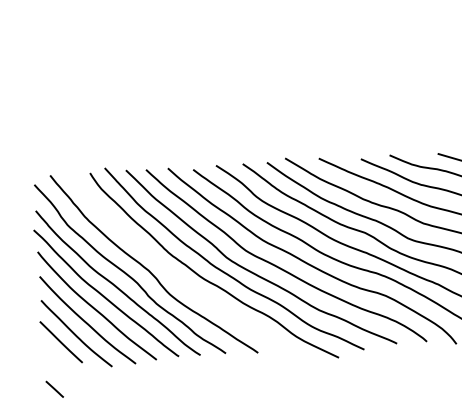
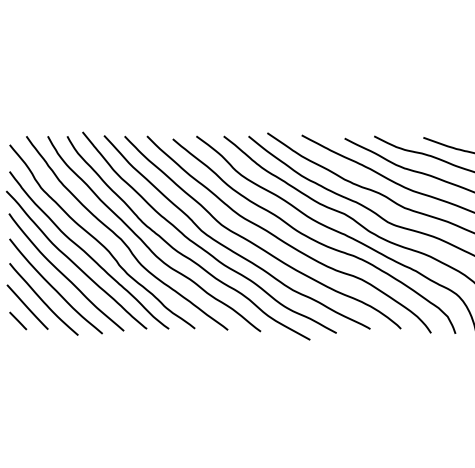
curve: (170, 270) -> (143, 240), added
line: (55, 388) -> (18, 320), moved

